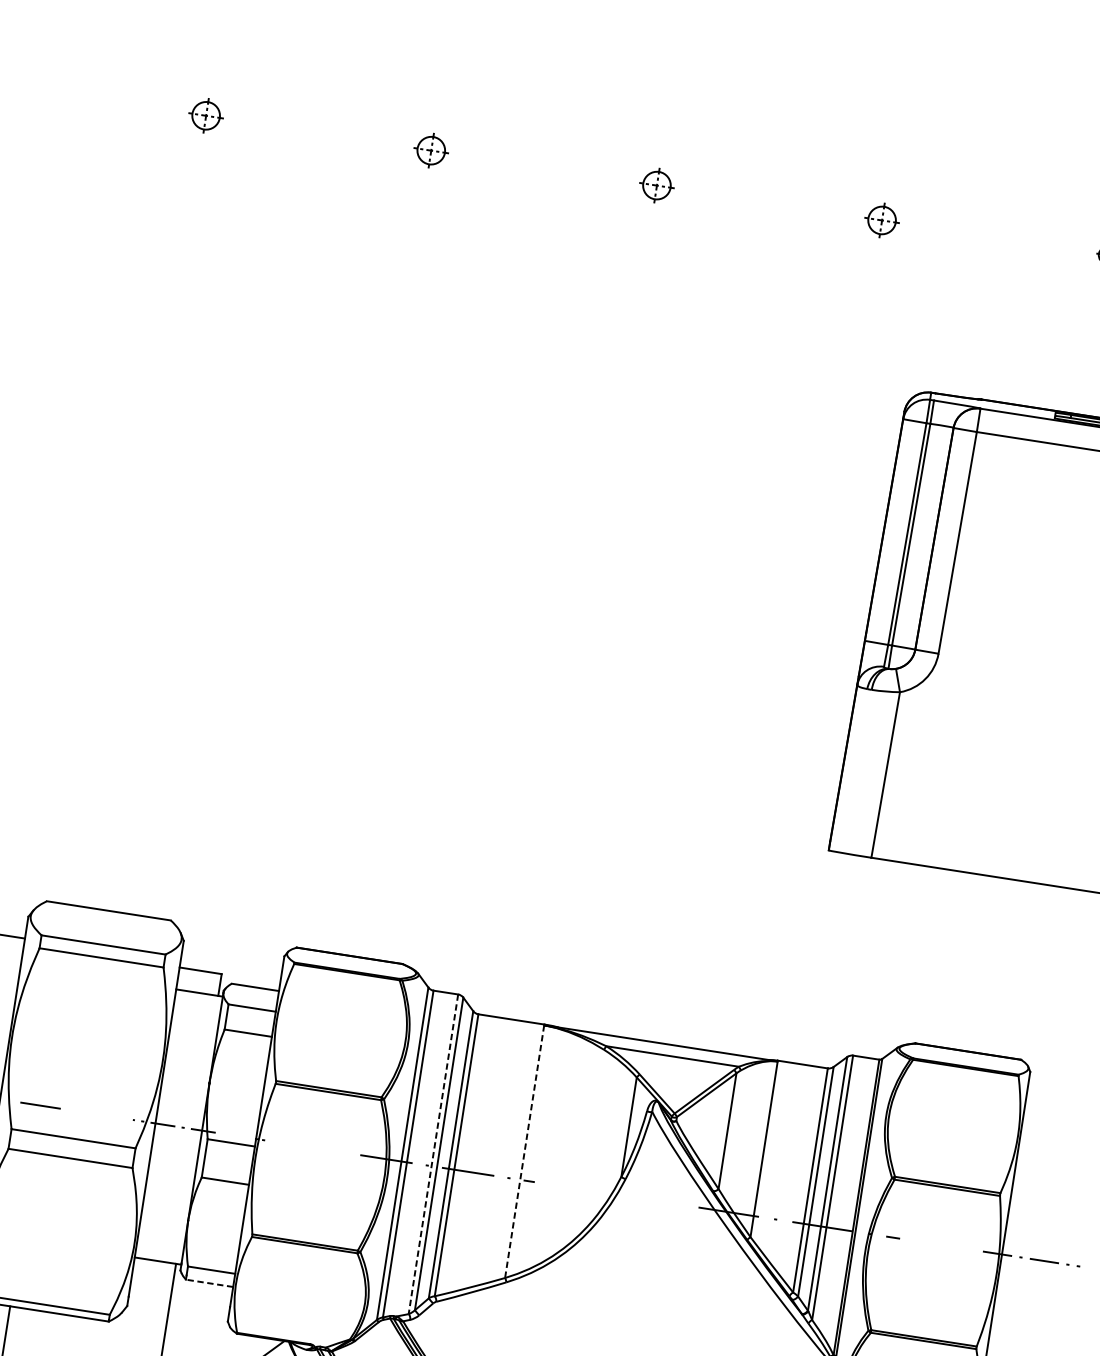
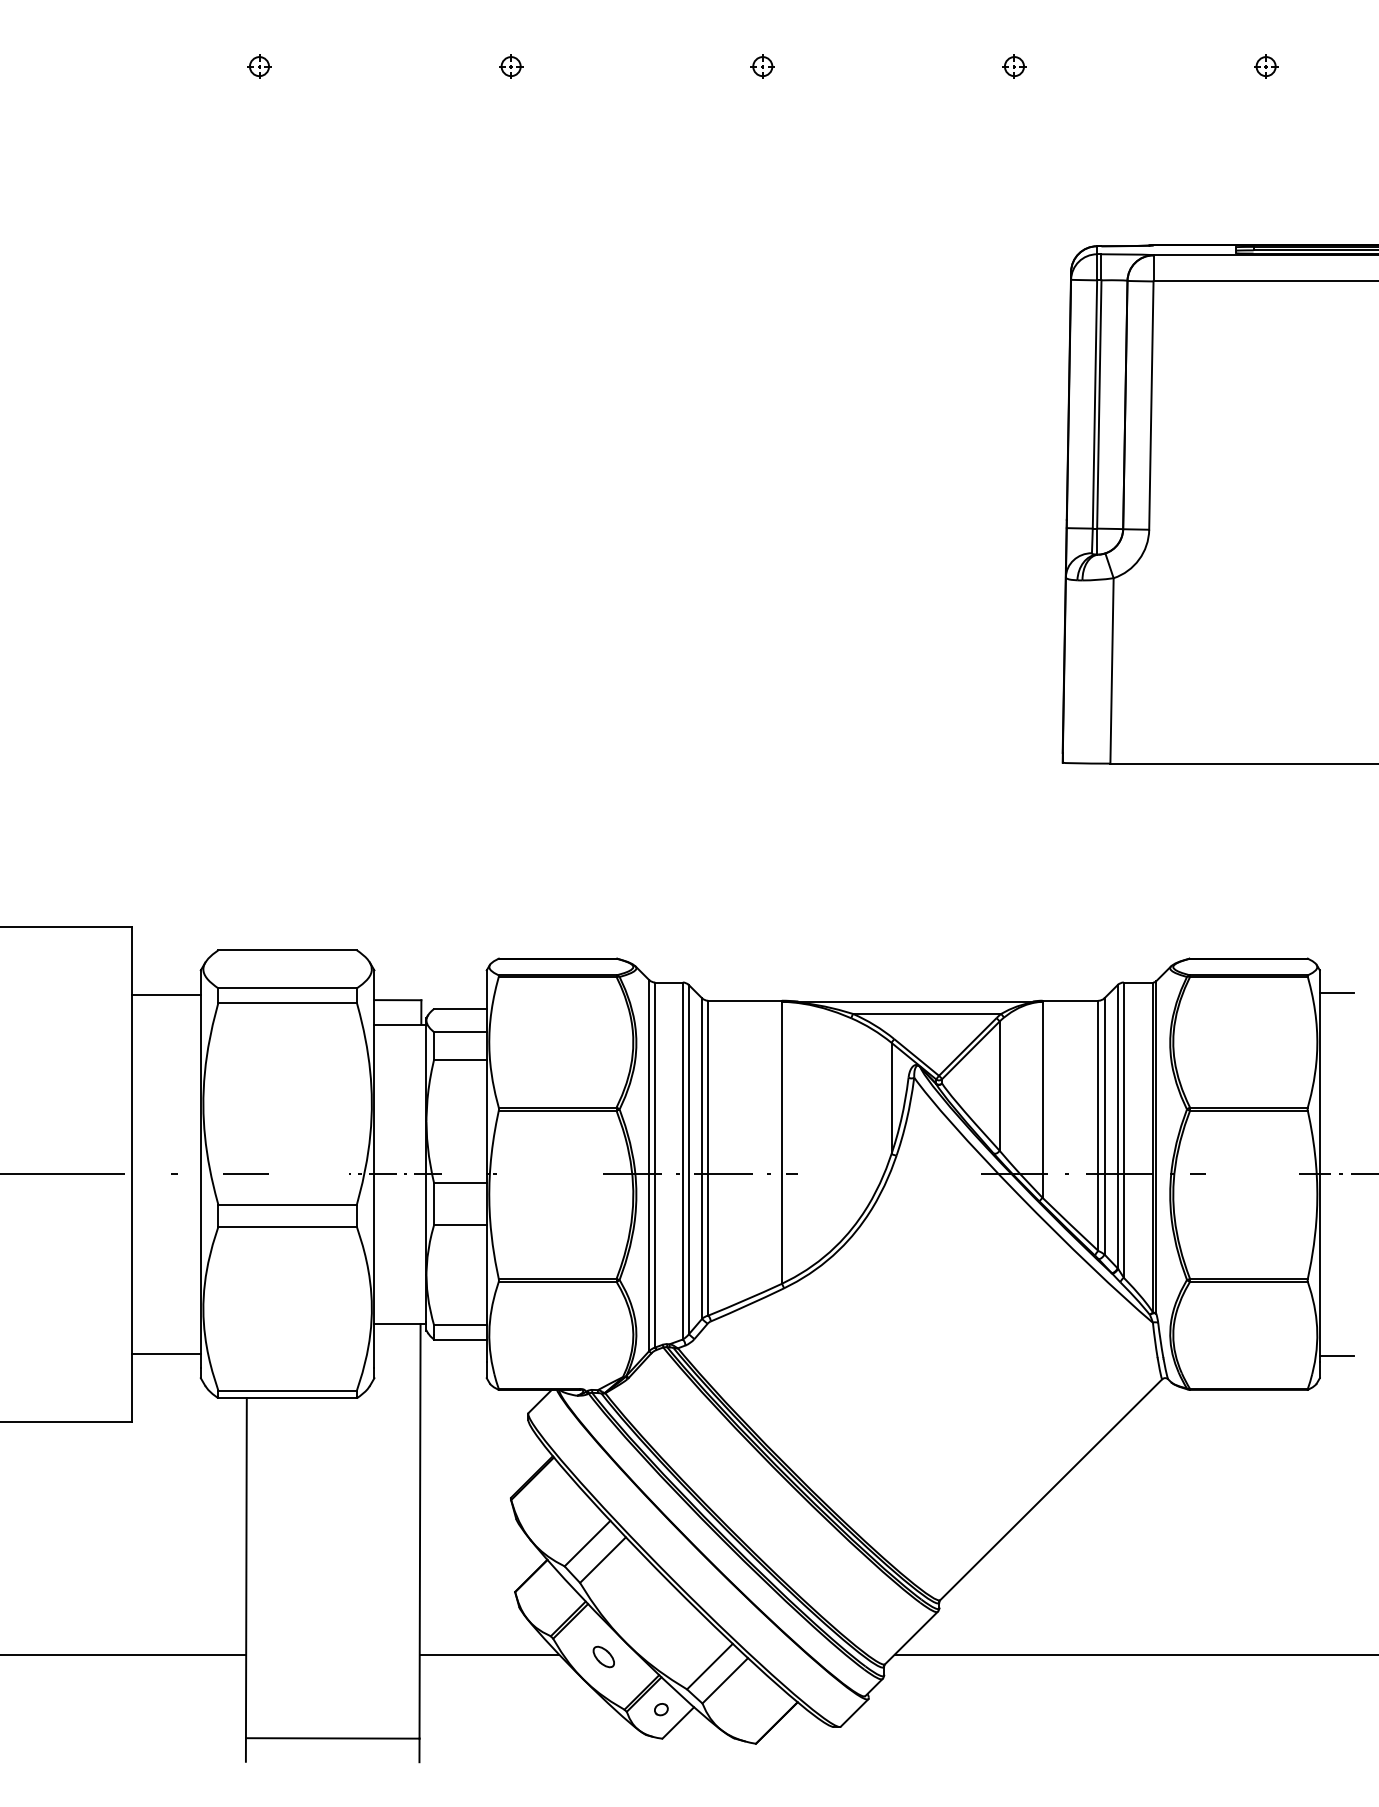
part: (206, 115) -> (259, 66), size x0.62
part: (431, 150) -> (511, 66), size x0.62
part: (656, 185) -> (762, 66), size x0.62
part: (882, 220) -> (1014, 66), size x0.62
line: (1042, 1094) -> (1336, 992), added
line: (524, 1152) -> (781, 1143), dashed -> solid
line: (433, 1154) -> (682, 1161), dashed -> solid
line: (208, 1283) -> (459, 1339), dashed -> solid

